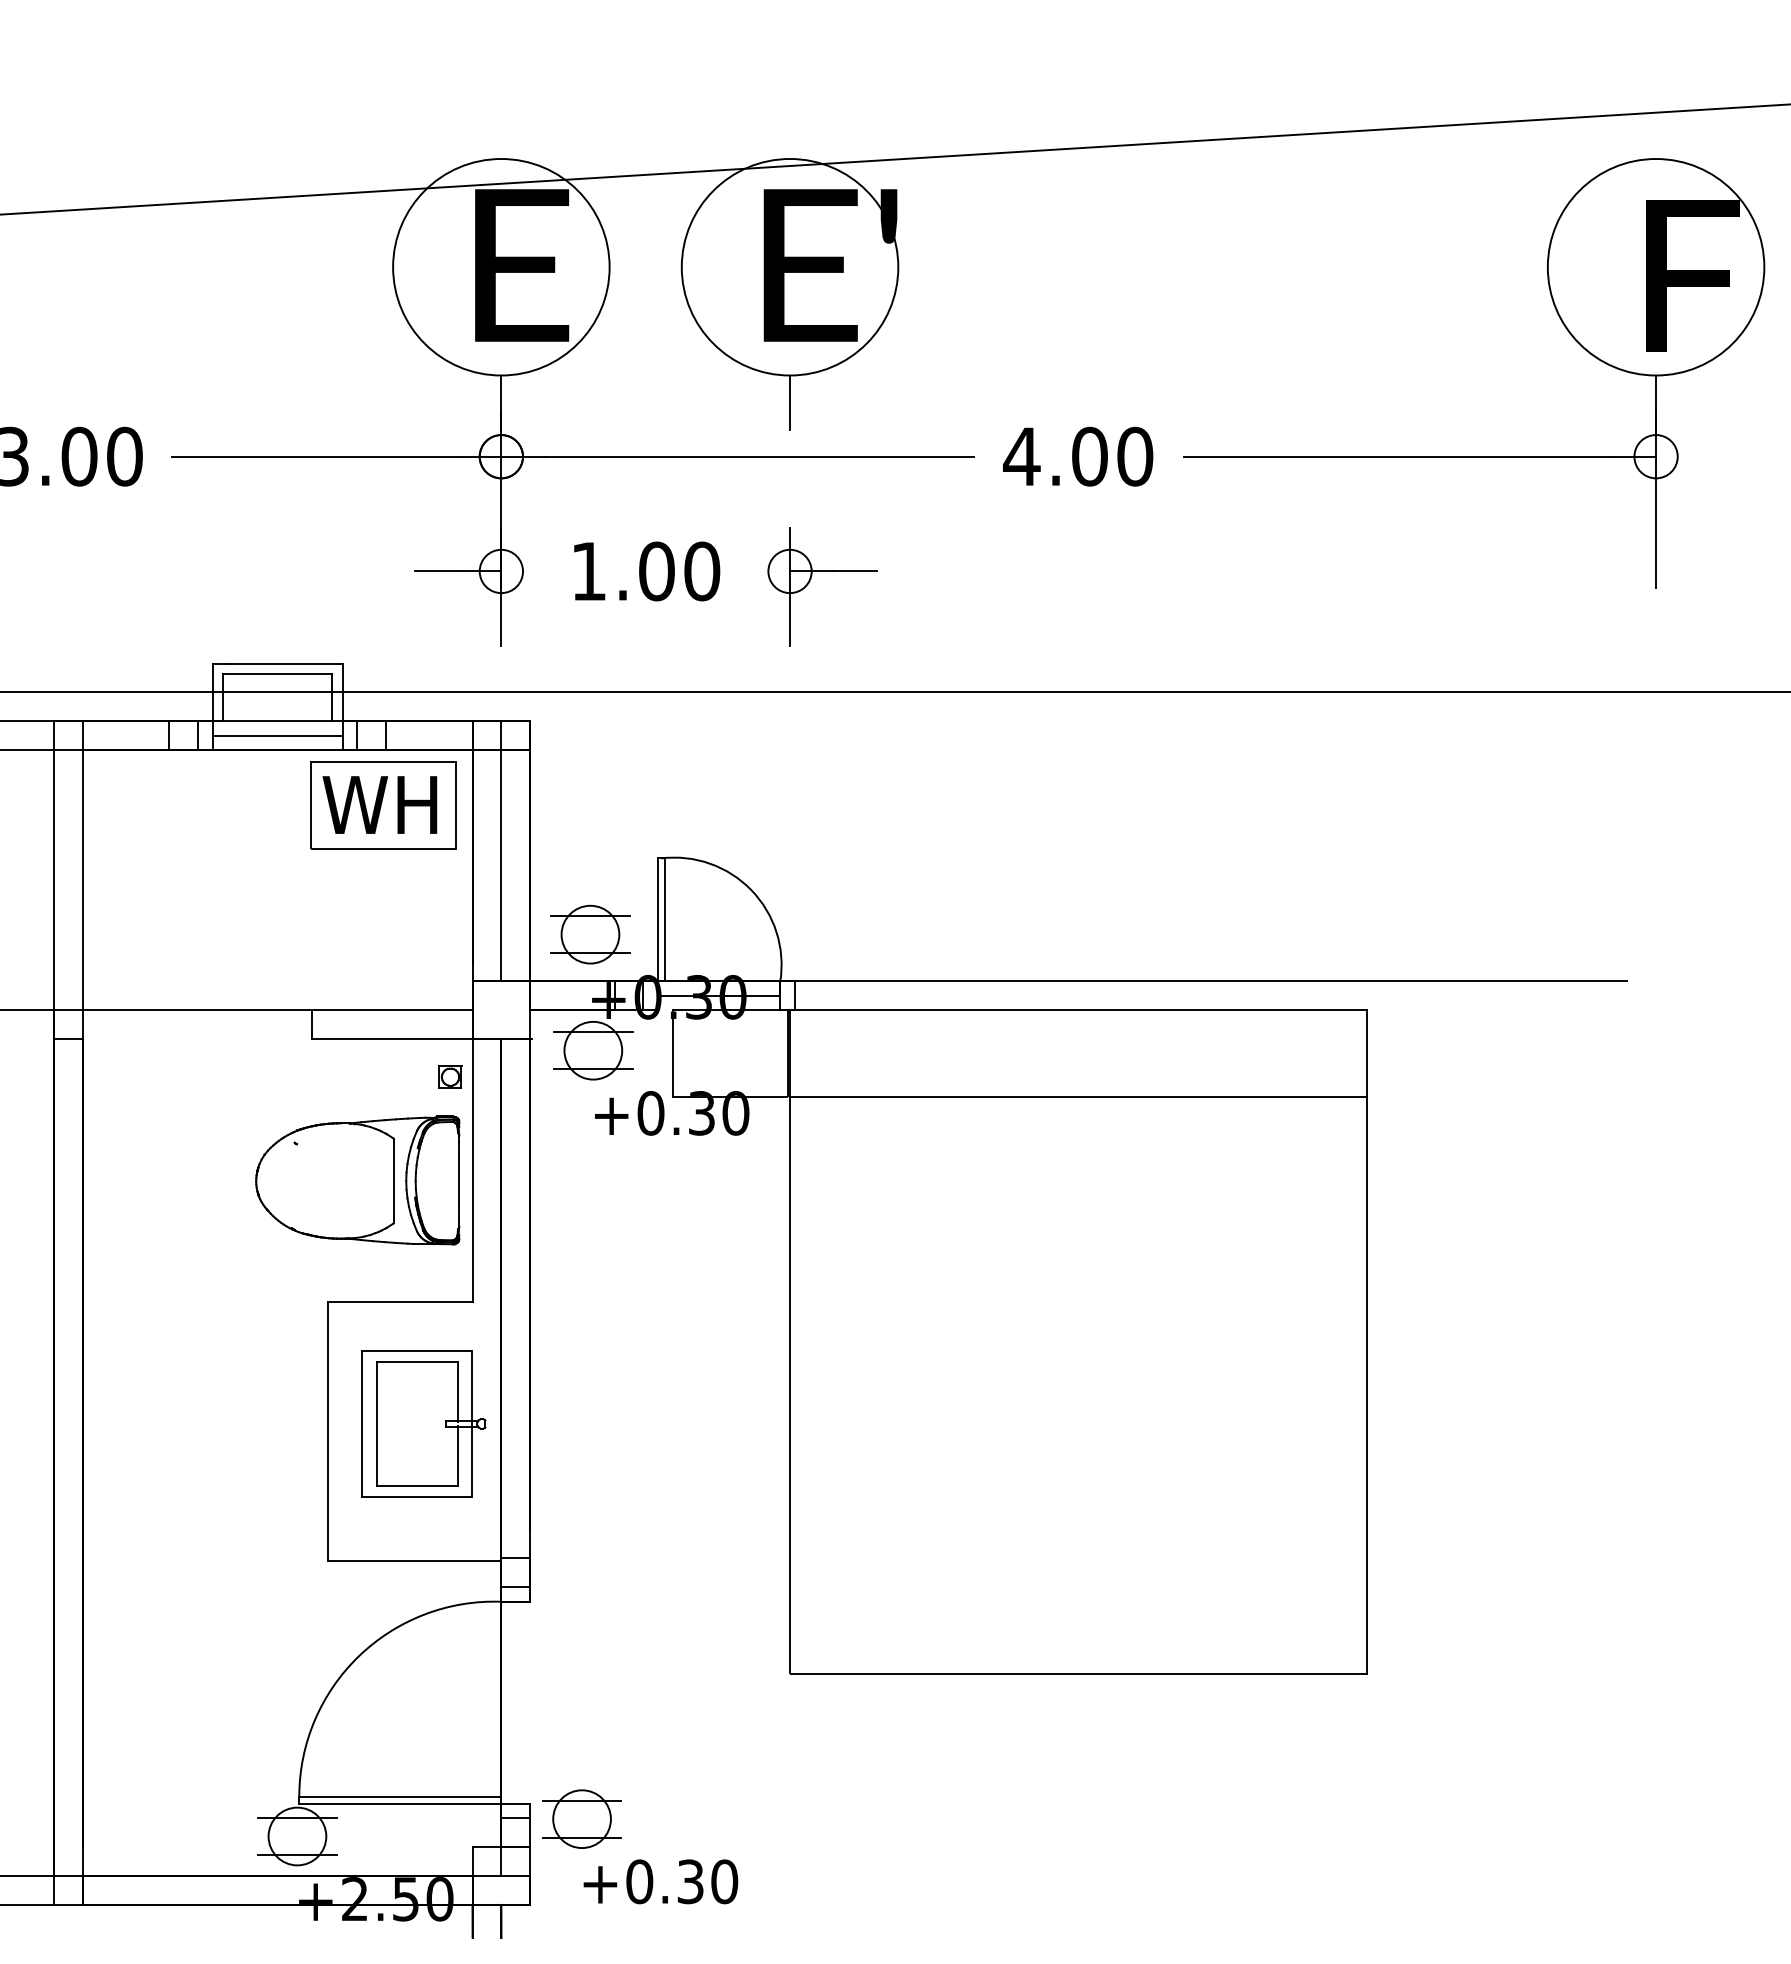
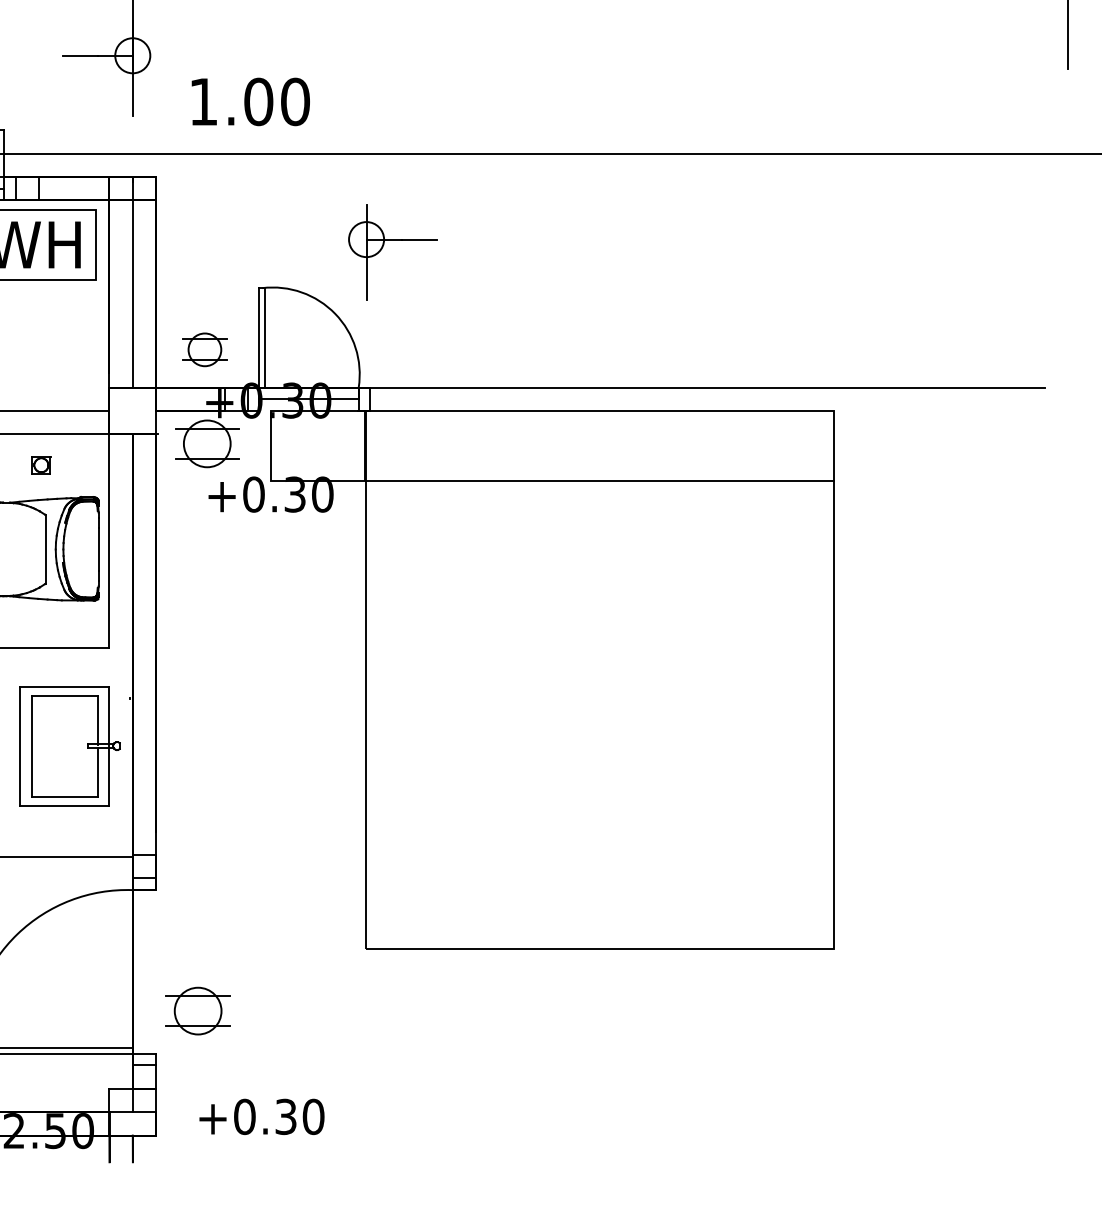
text: (647, 571) -> (251, 101), moved
part: (810, 581) -> (383, 247), moved
part: (590, 934) -> (204, 349), size x0.7
part: (450, 1076) -> (41, 464), moved
part: (581, 1818) -> (197, 1010), moved

